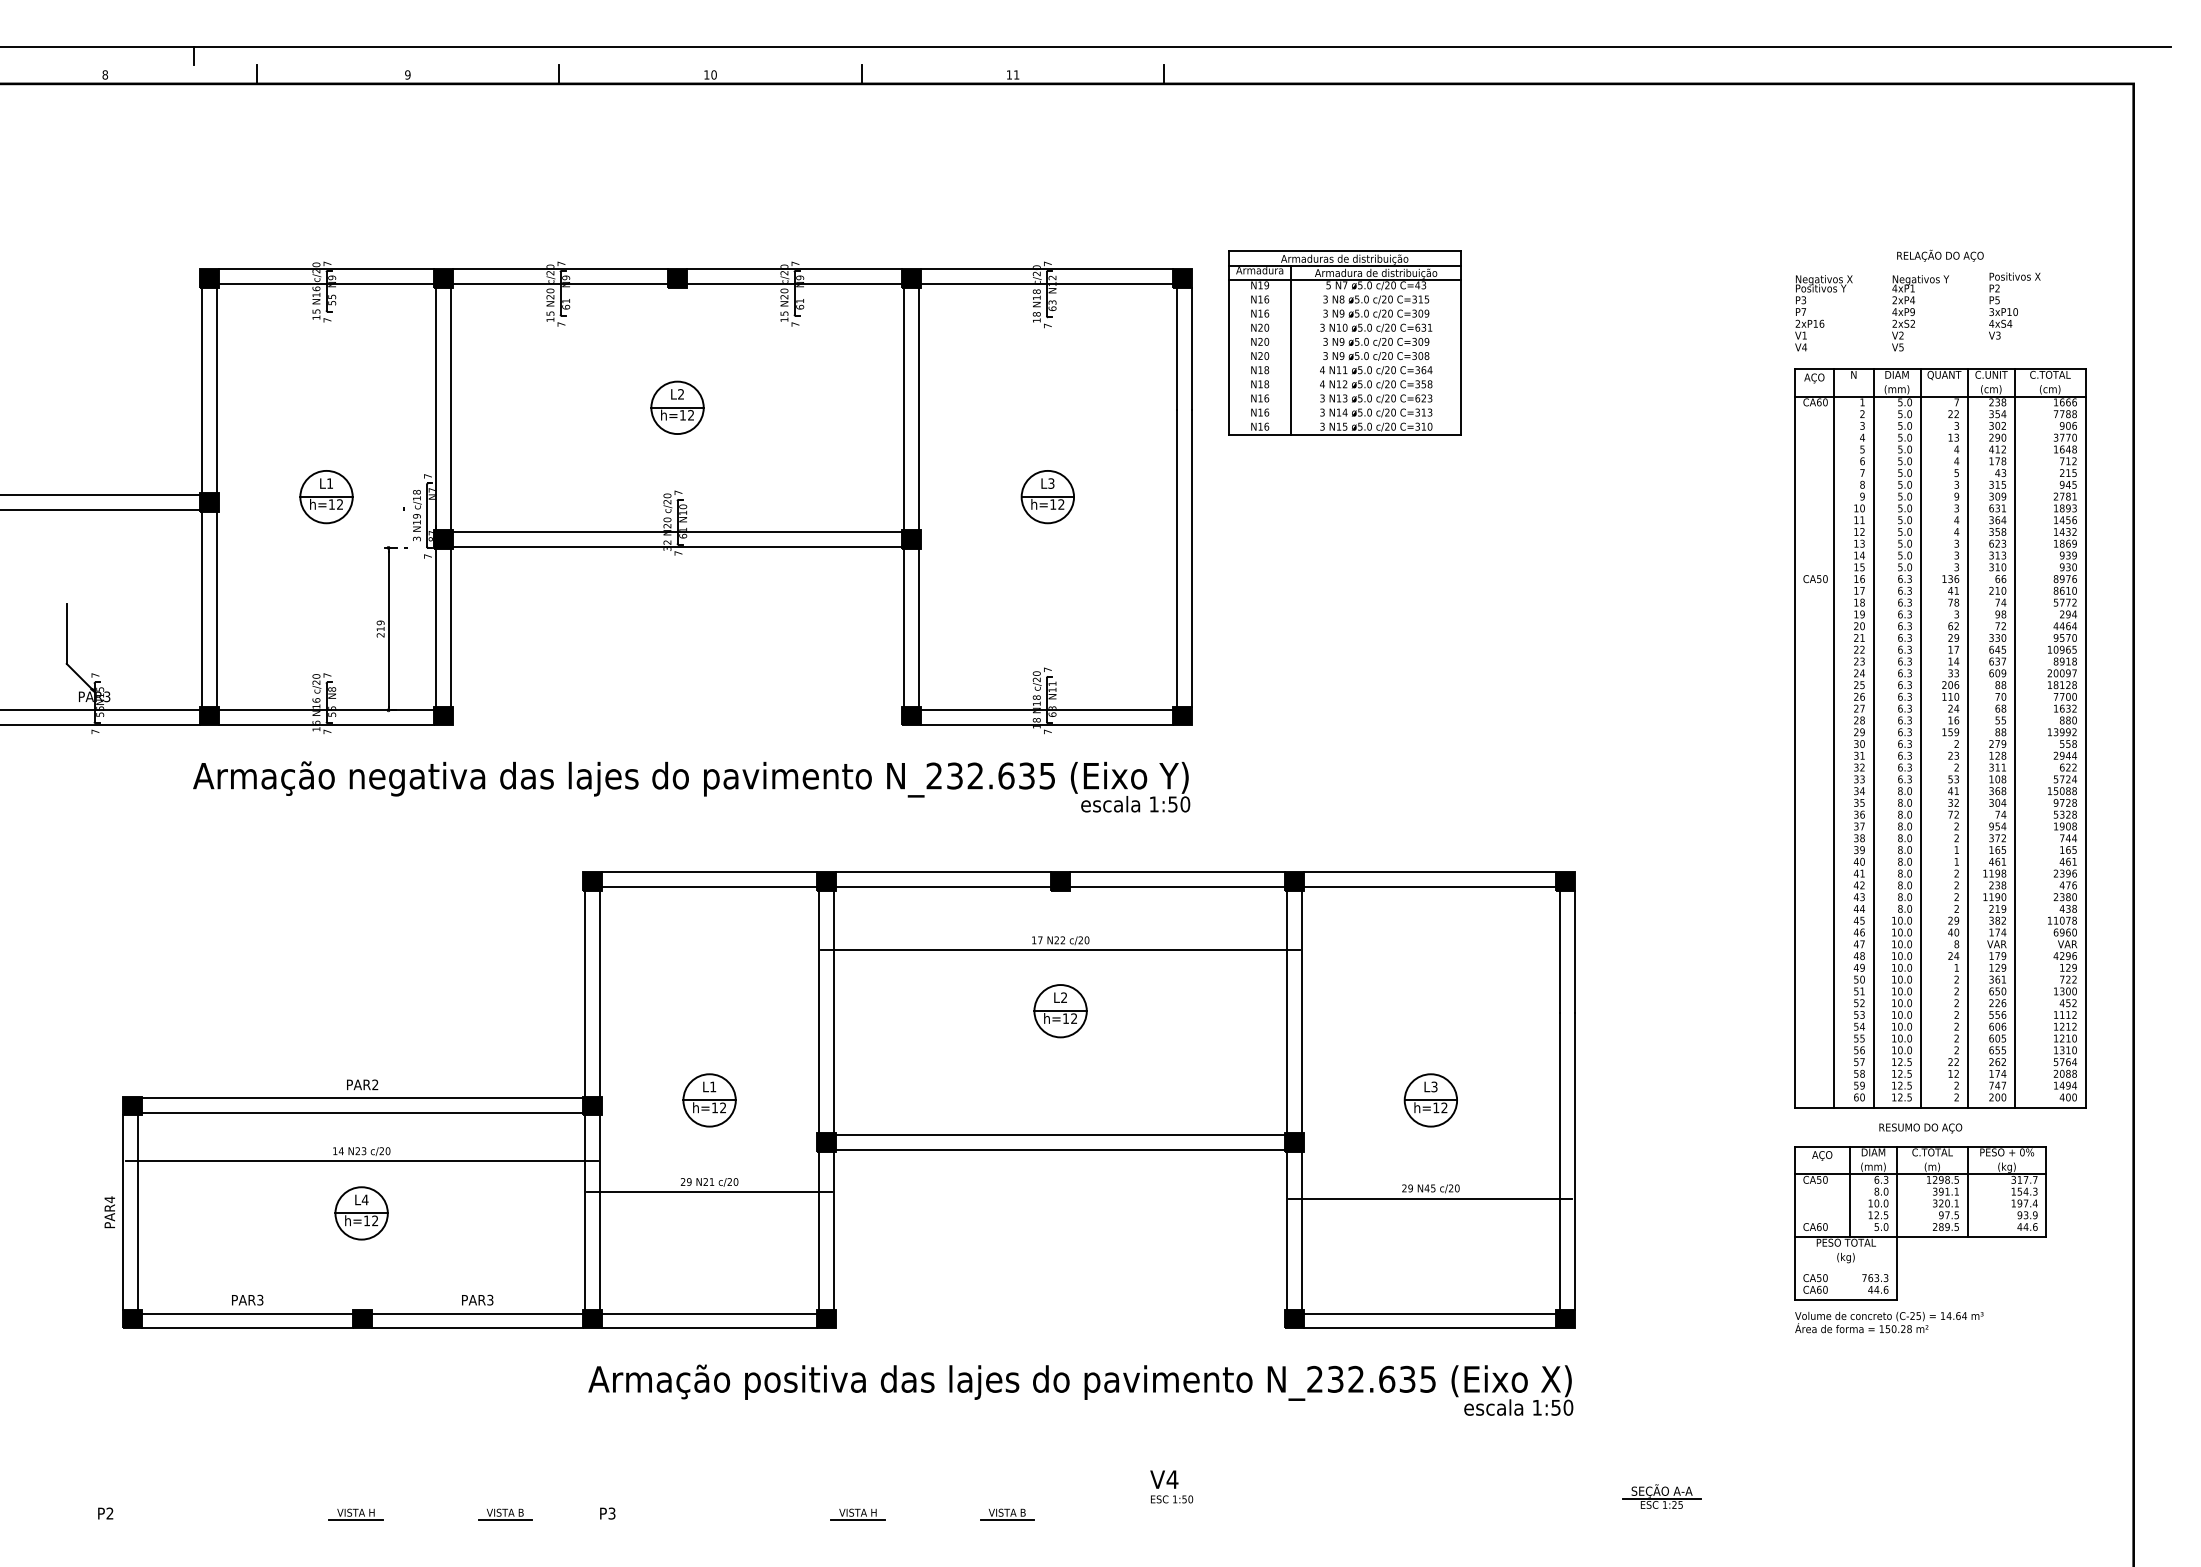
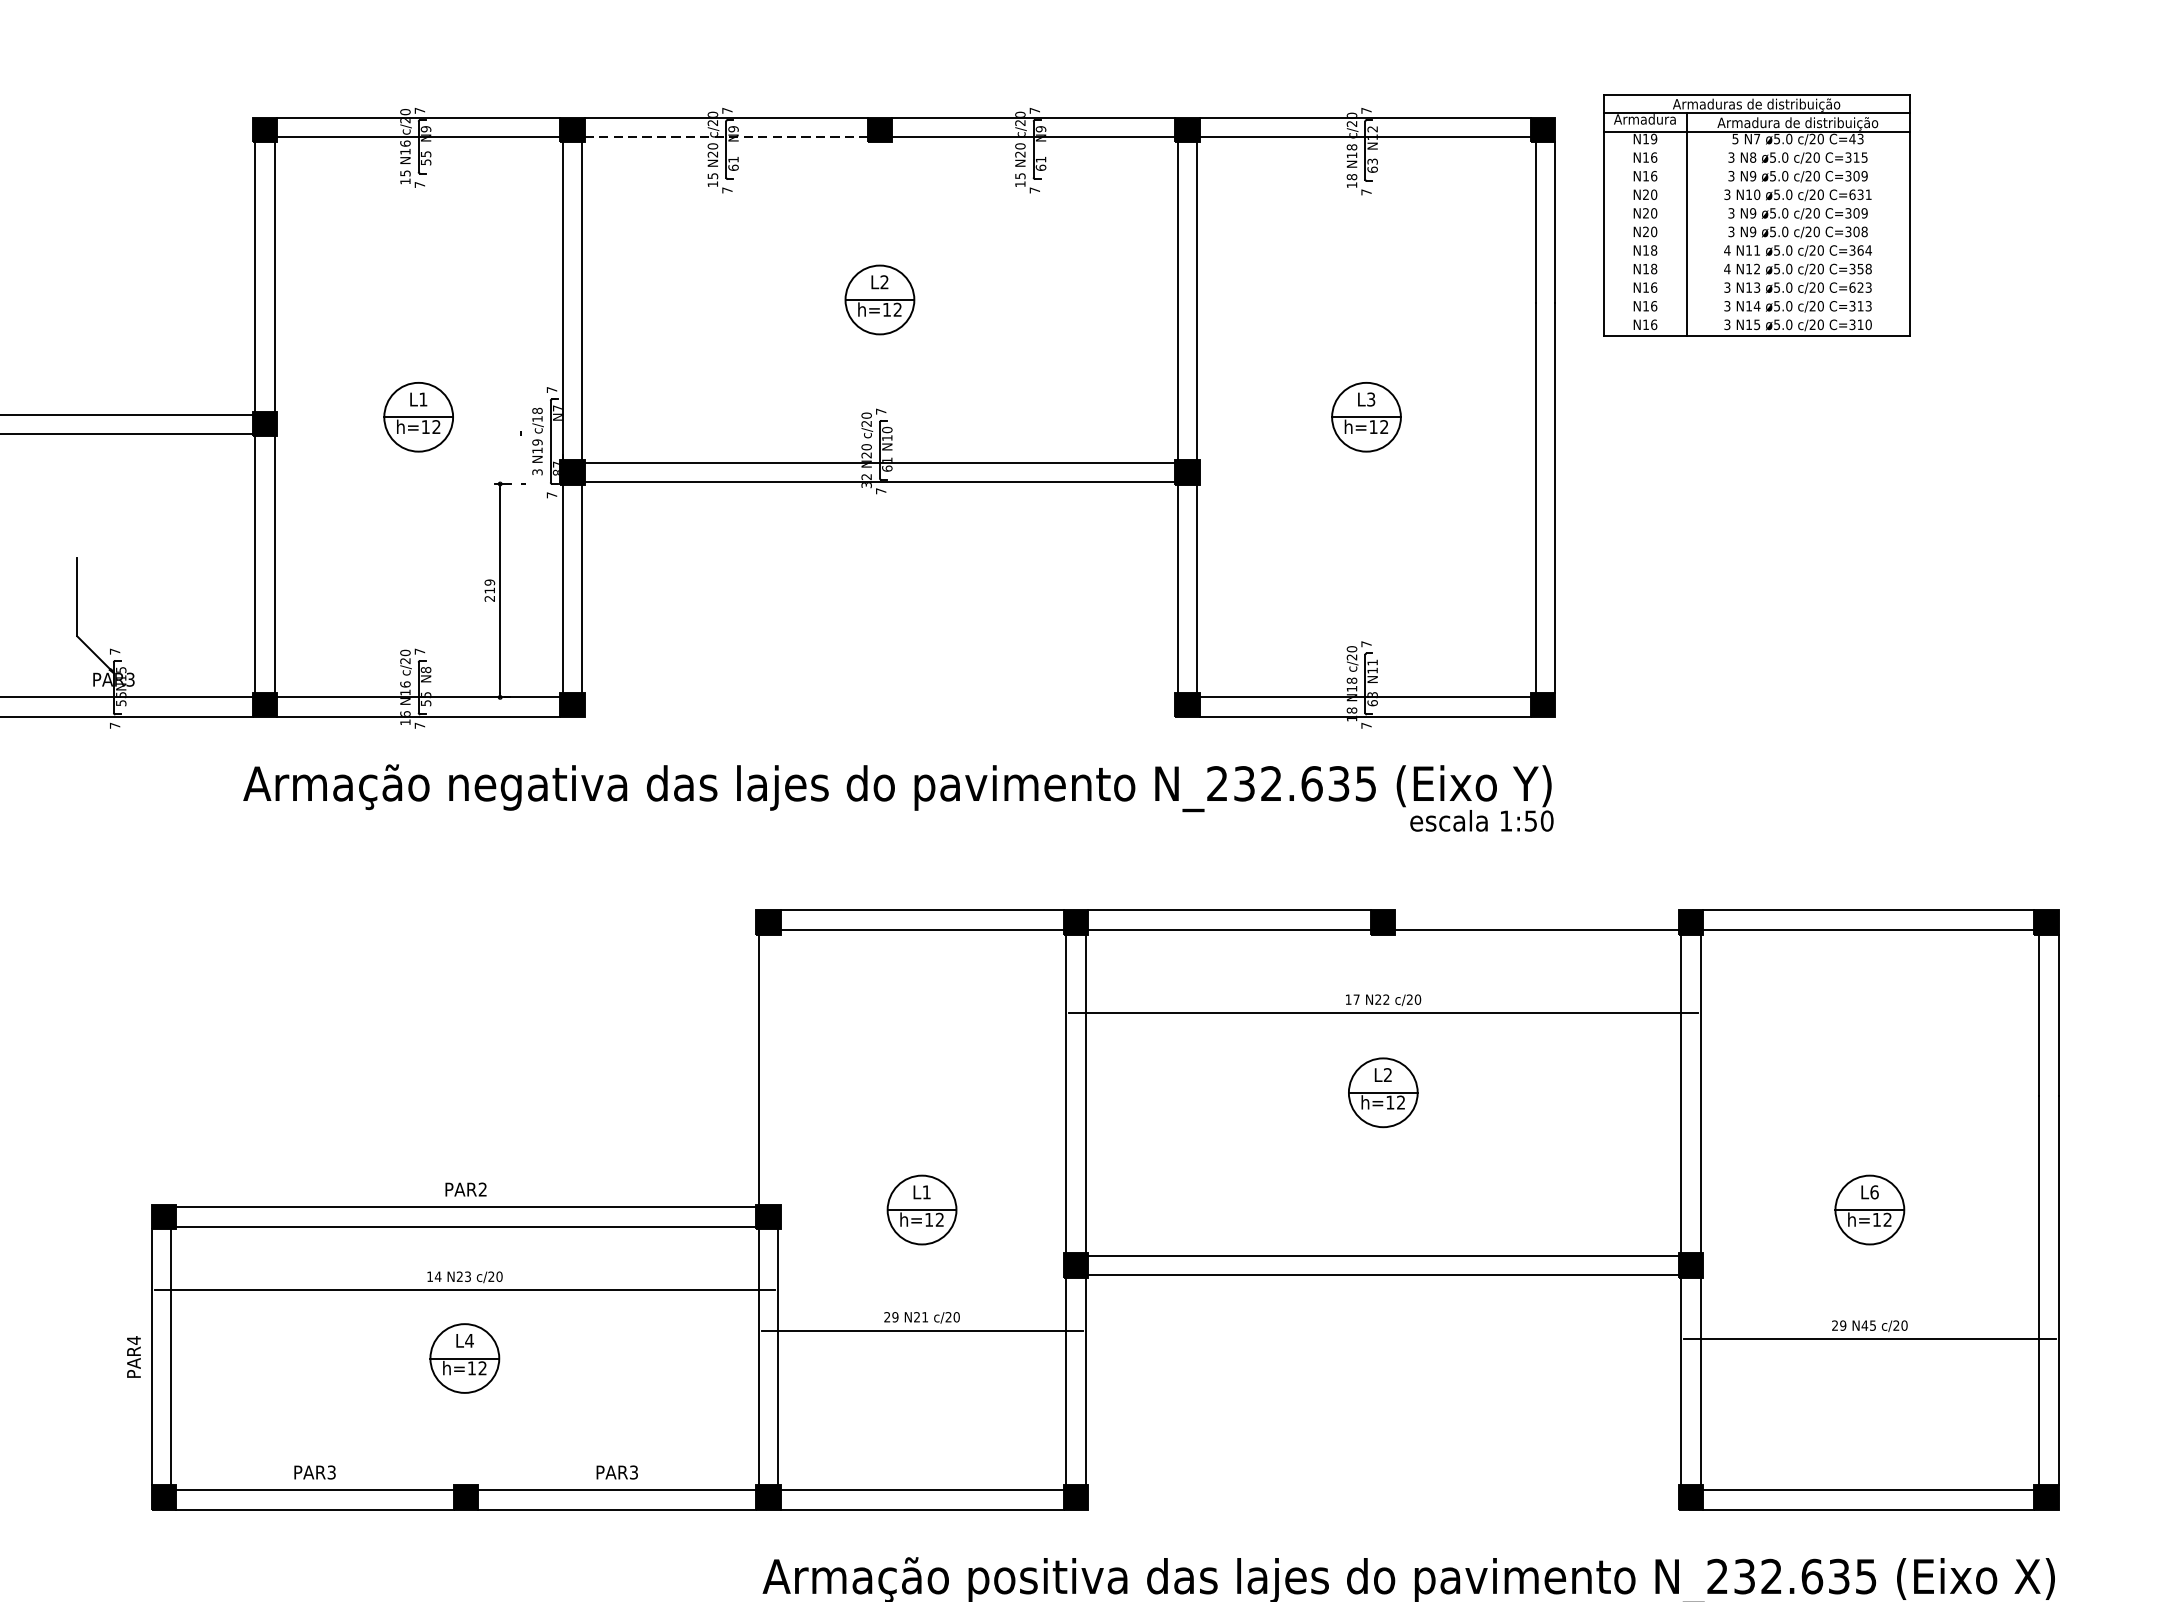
line: (560, 283) -> (726, 136), solid -> dashed
line: (1177, 872) -> (1536, 910), removed
line: (600, 993) -> (778, 1069), removed
text: (1434, 1086) -> (1874, 1191), L3 -> L6

